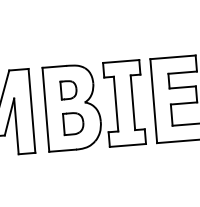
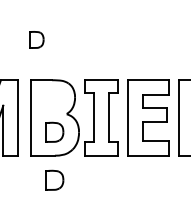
part: (68, 89) -> (36, 39), moved
part: (77, 176) -> (54, 179), added

